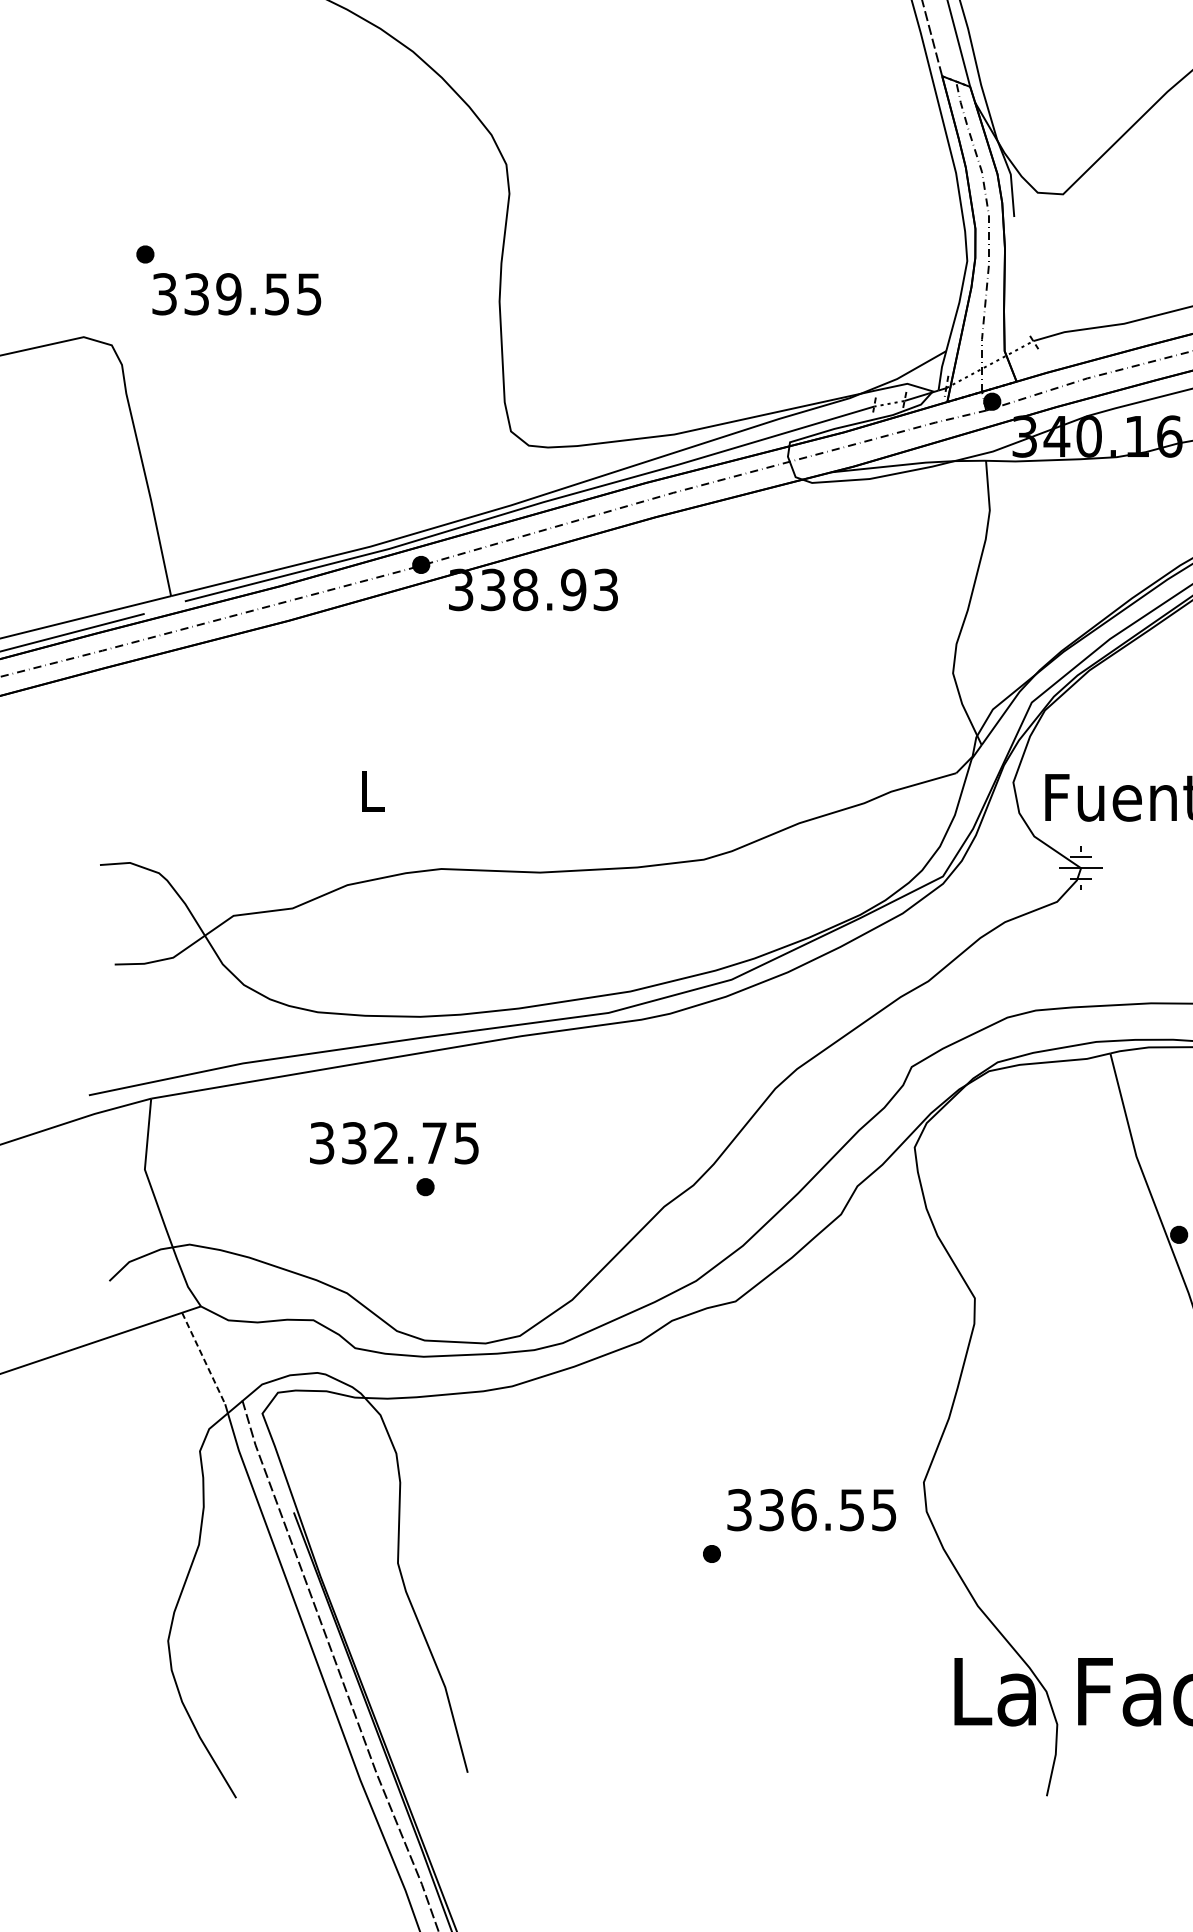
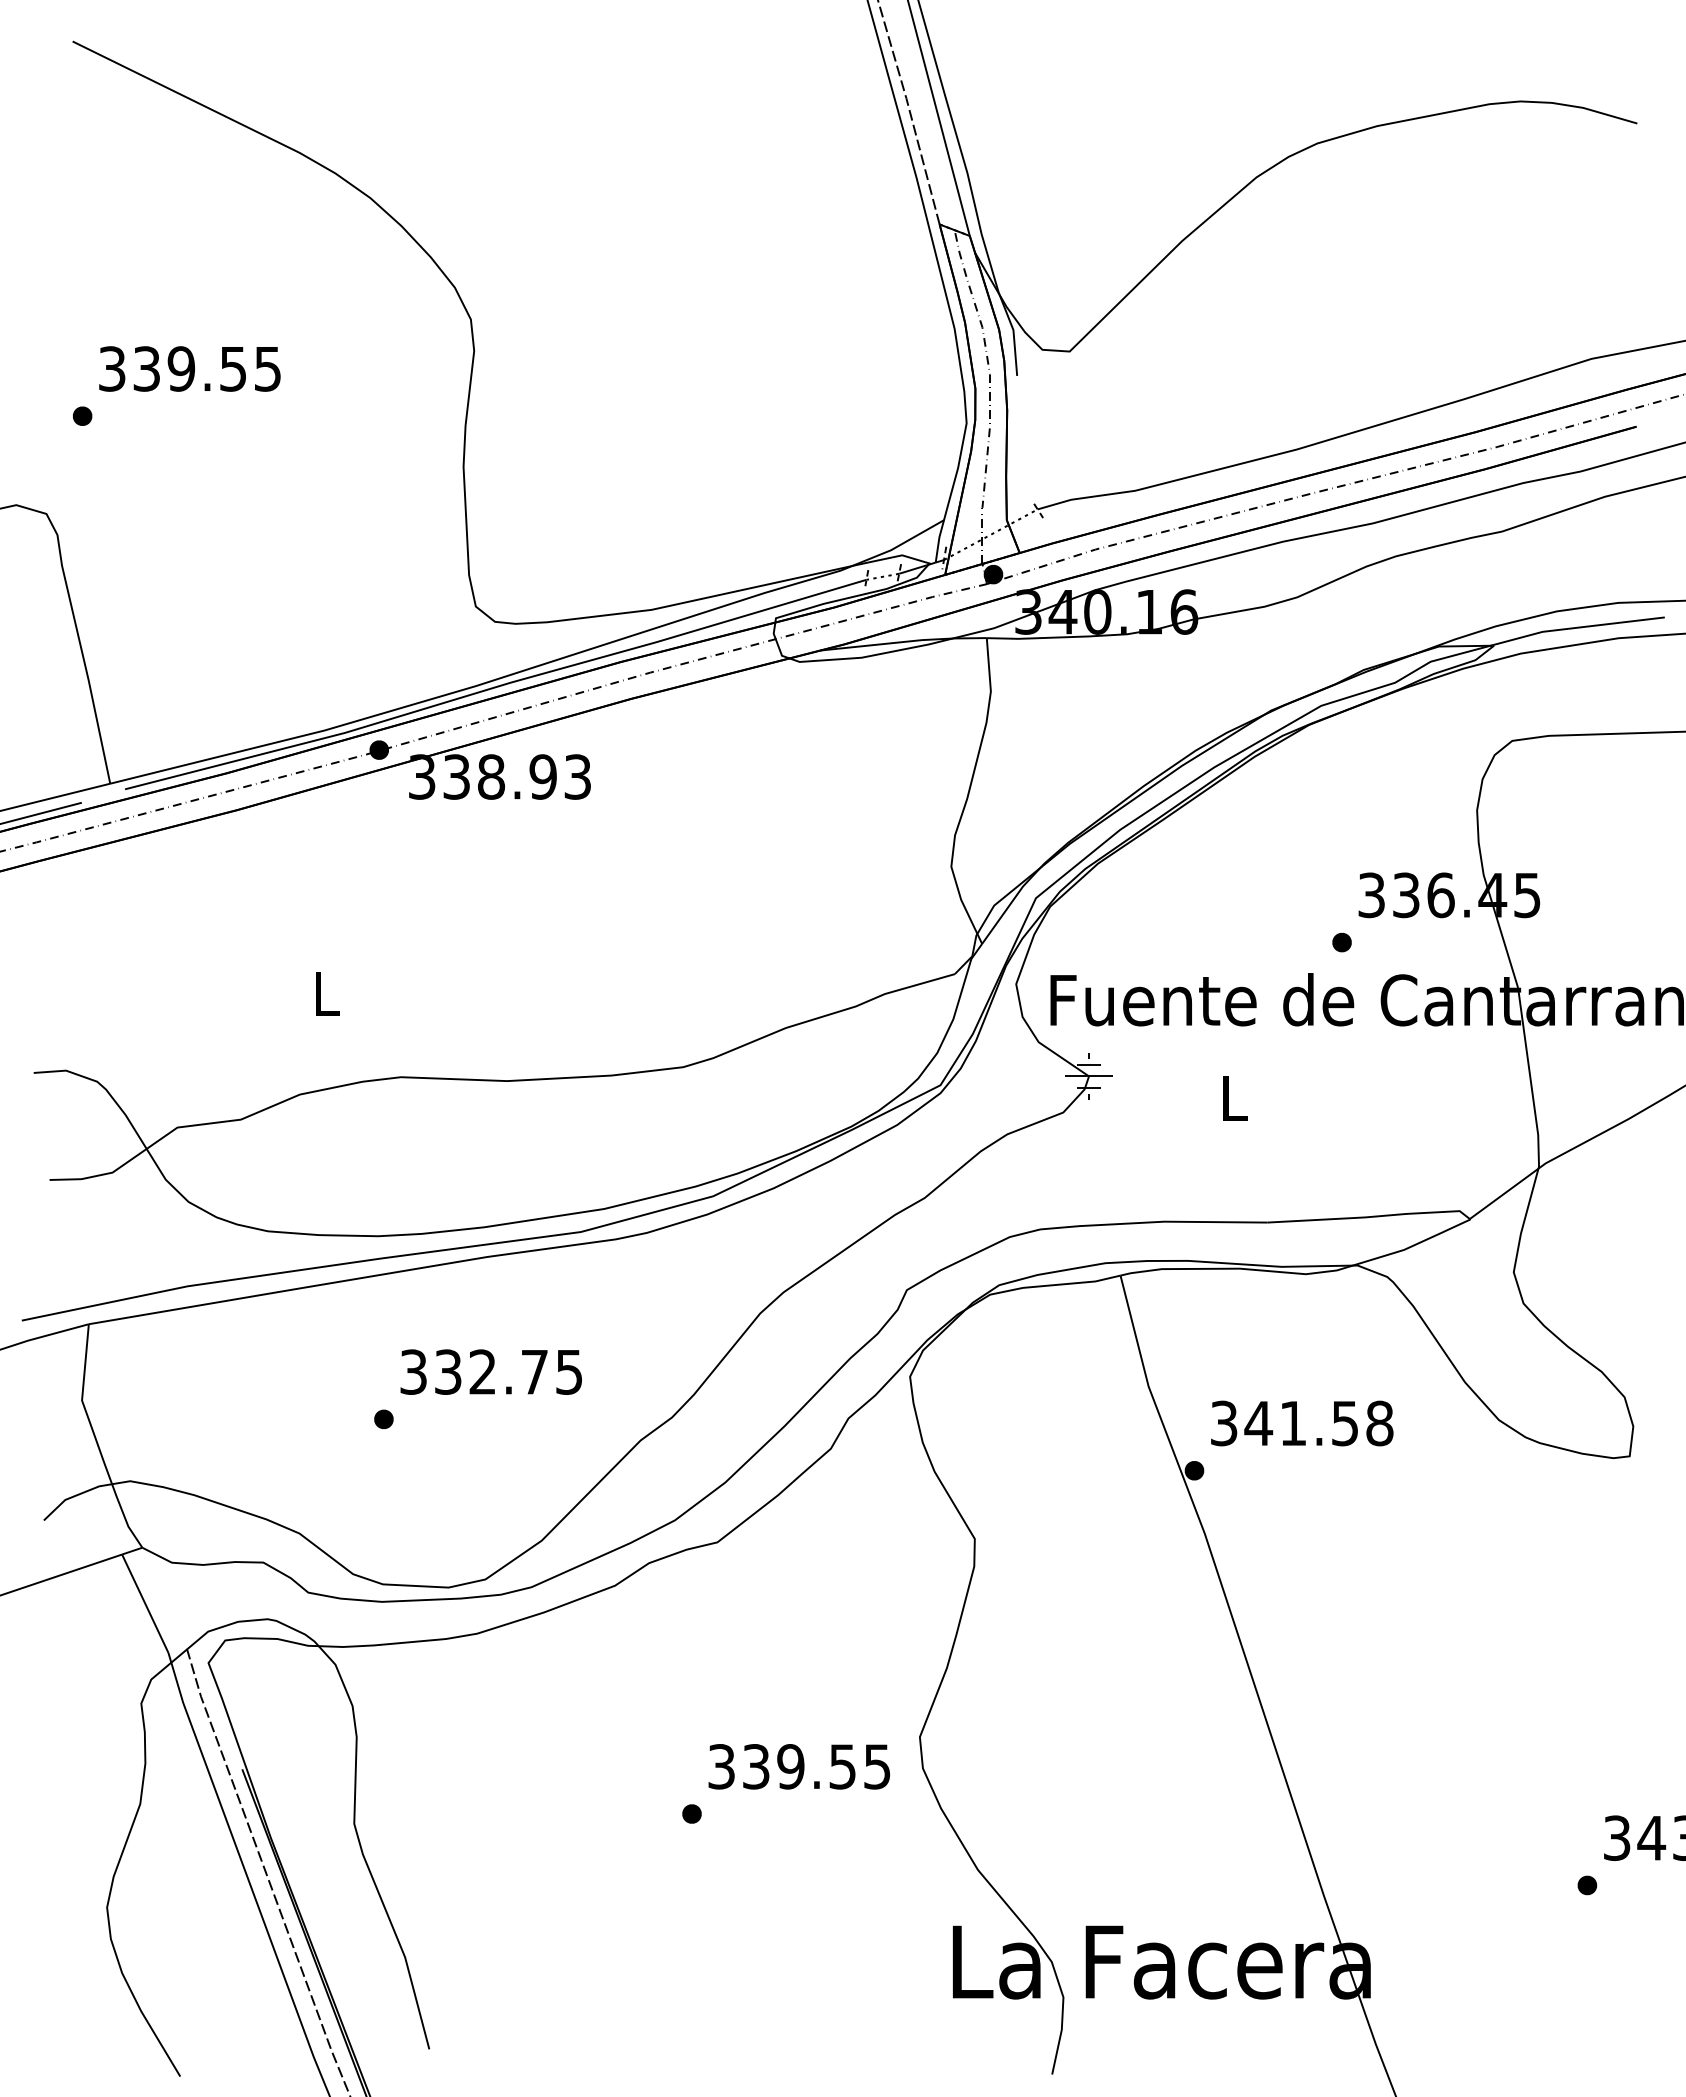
text: (236, 293) -> (189, 368), moved
text: (393, 1142) -> (490, 1371), moved
line: (203, 1359) -> (145, 1604), dashed -> solid
text: (803, 1509) -> (790, 1766), 336.55 -> 339.55

